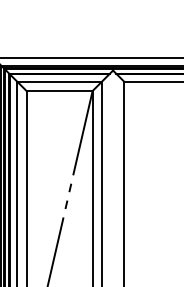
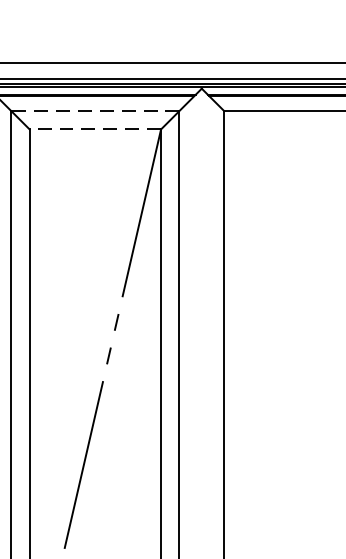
line: (59, 81) -> (95, 110), solid -> dashed
line: (59, 91) -> (95, 130), solid -> dashed

